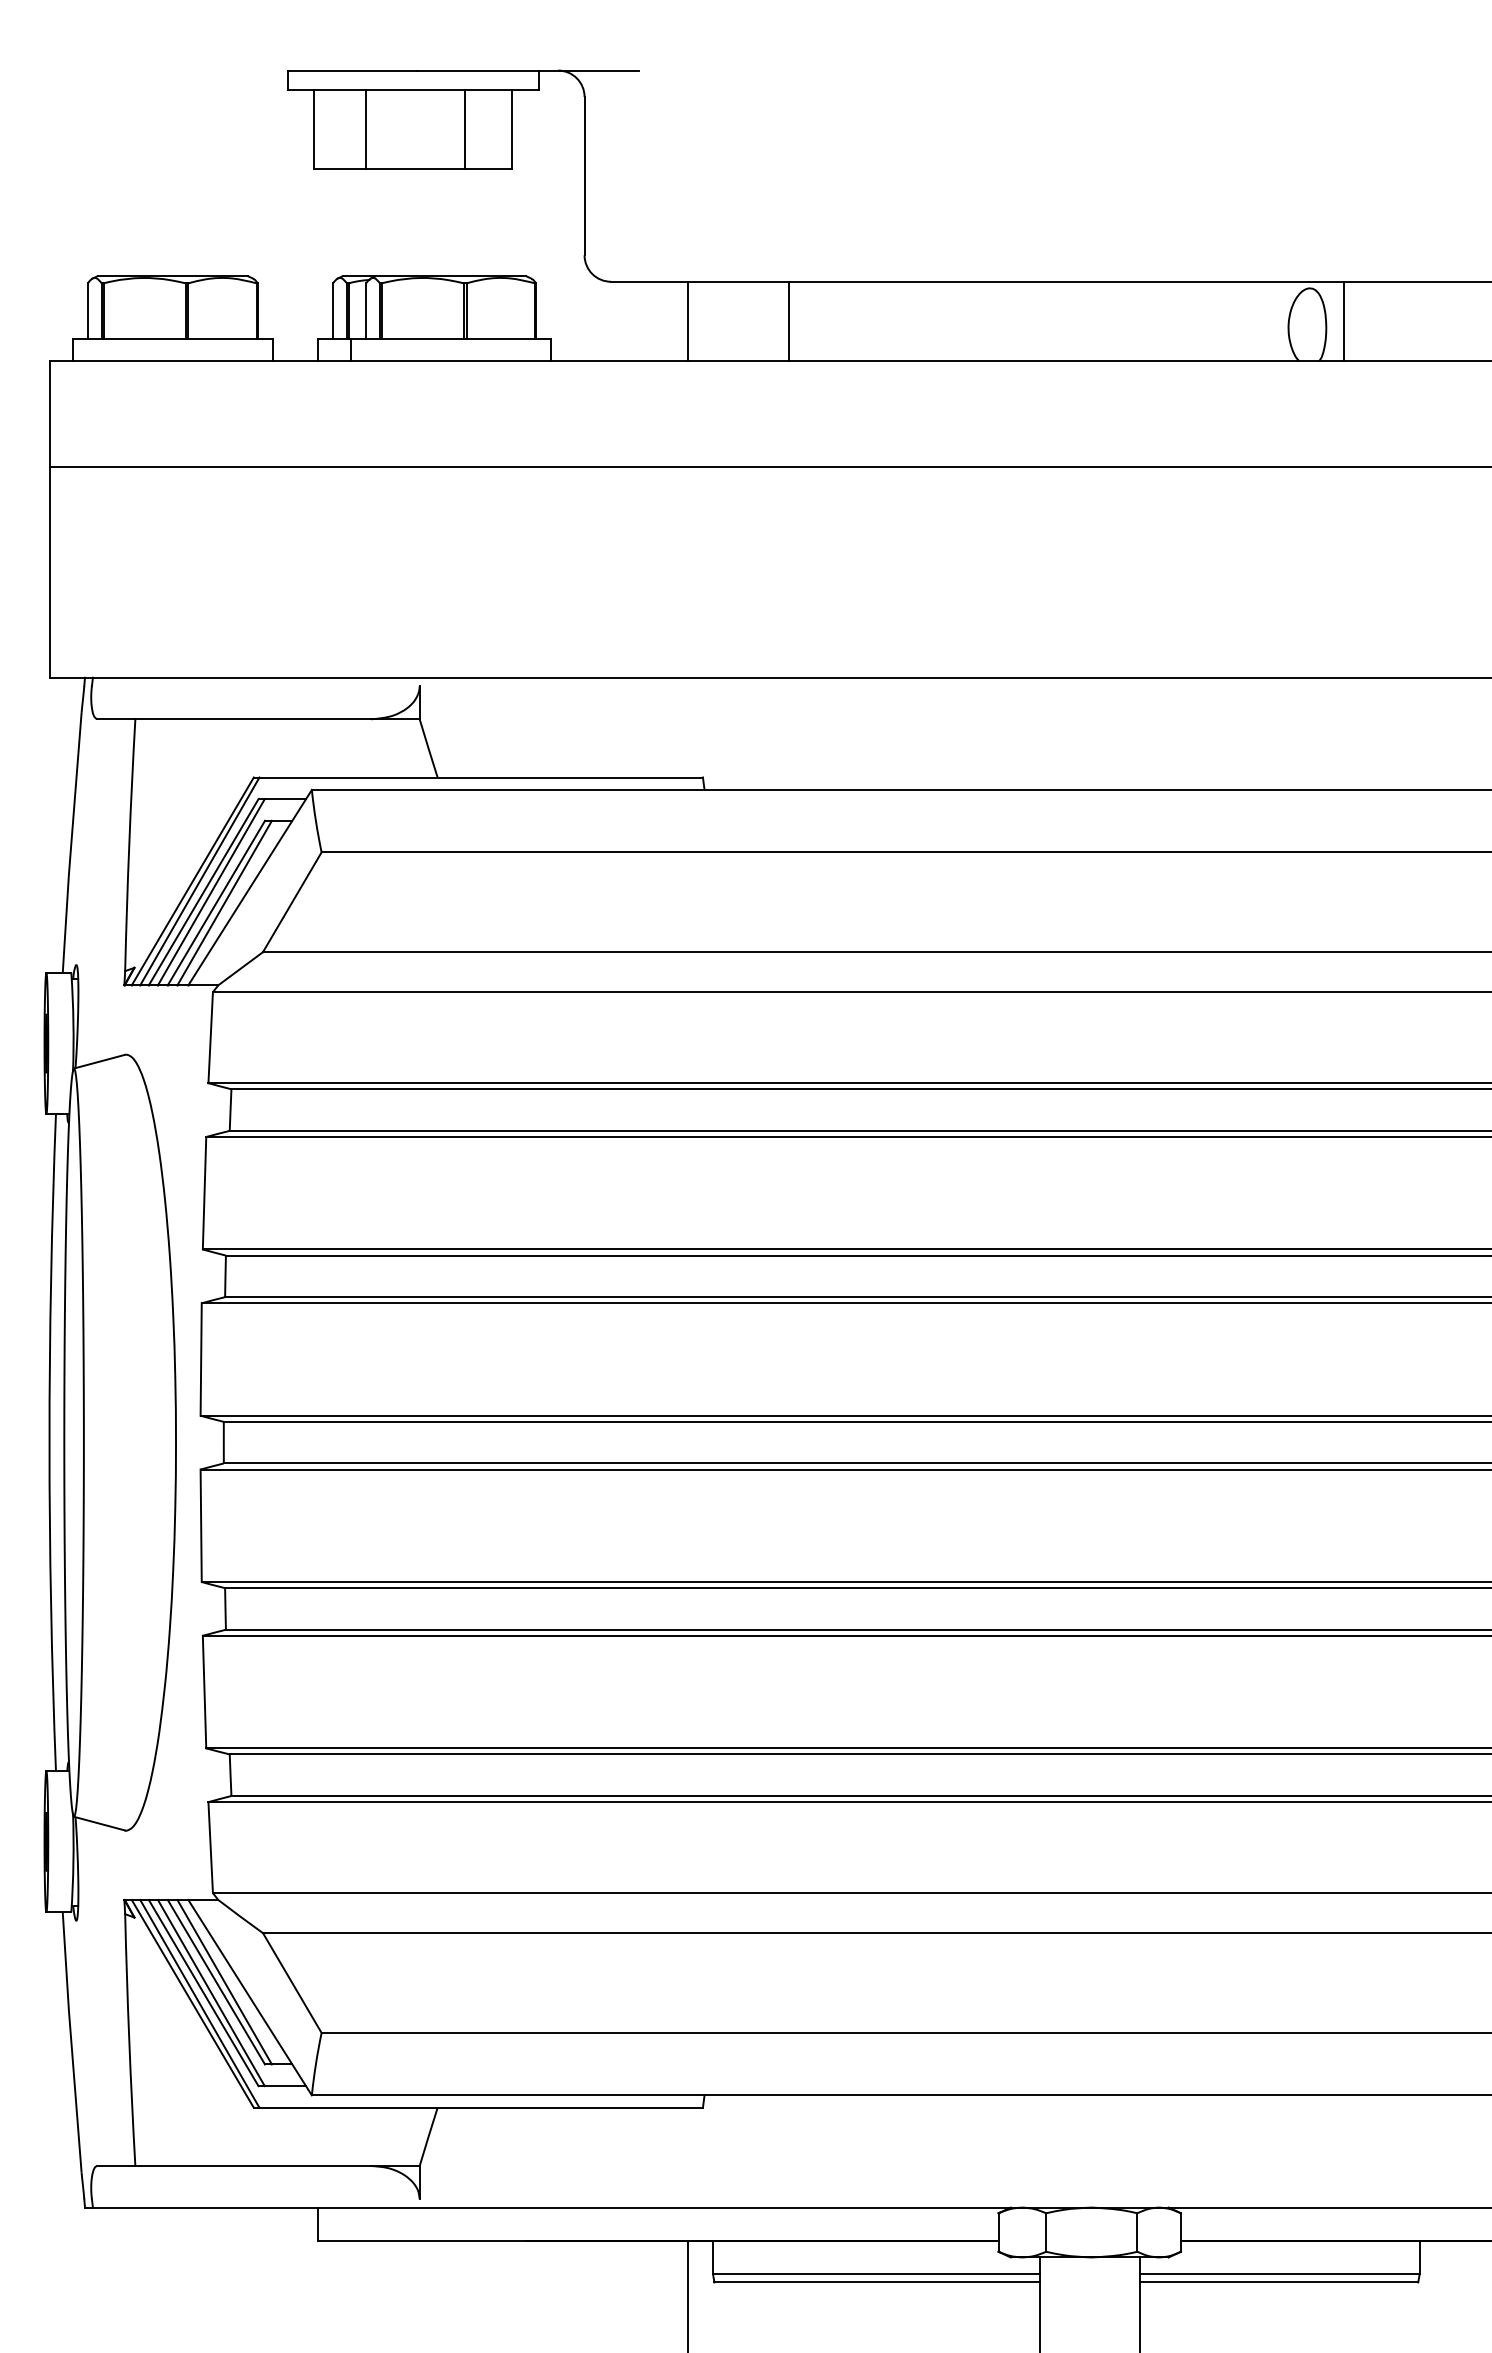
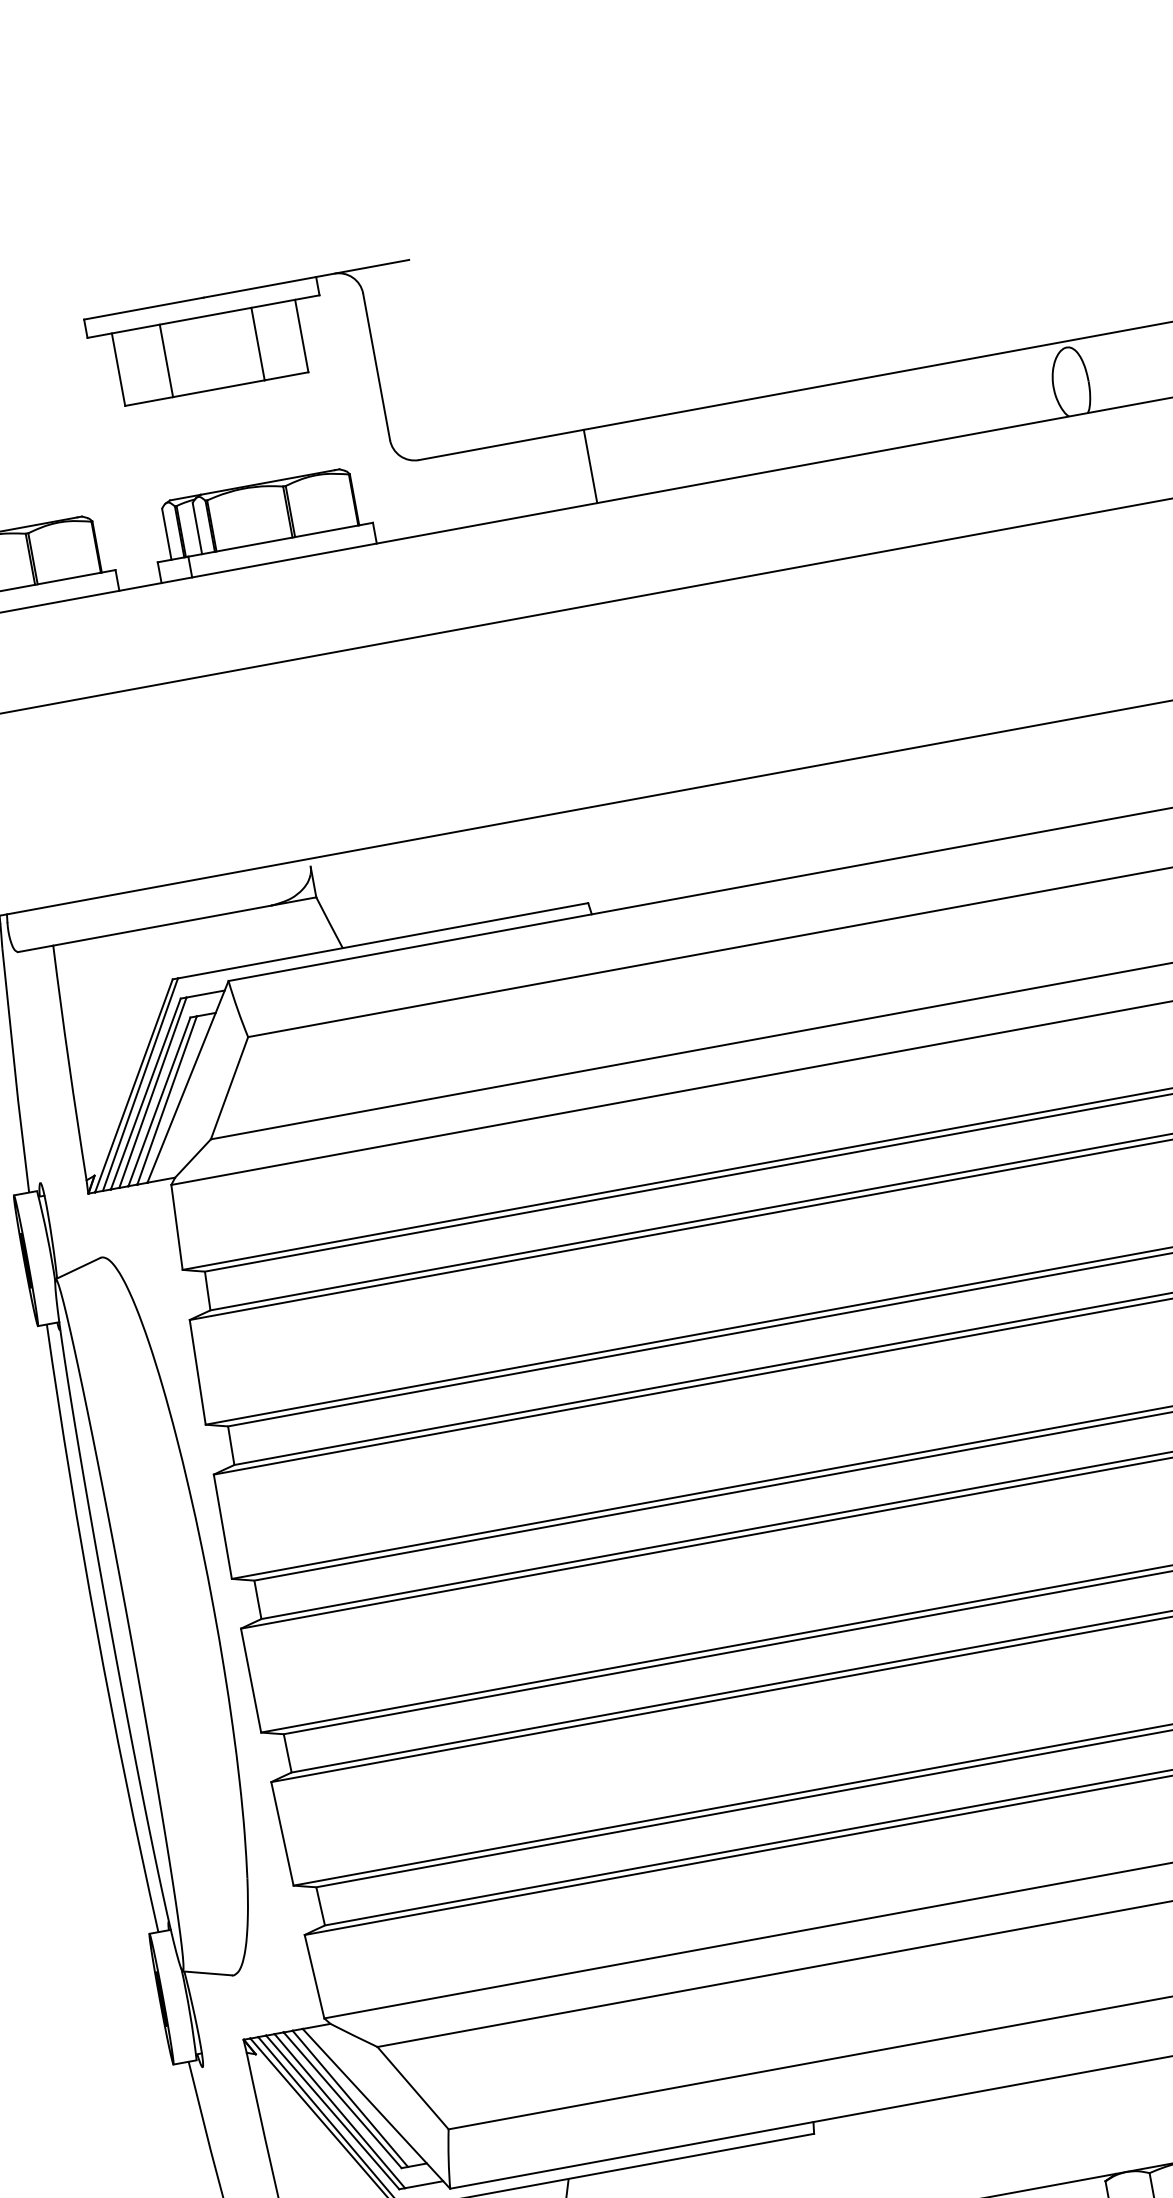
line: (687, 320) -> (496, 482), removed
line: (1343, 320) -> (1103, 371), removed

